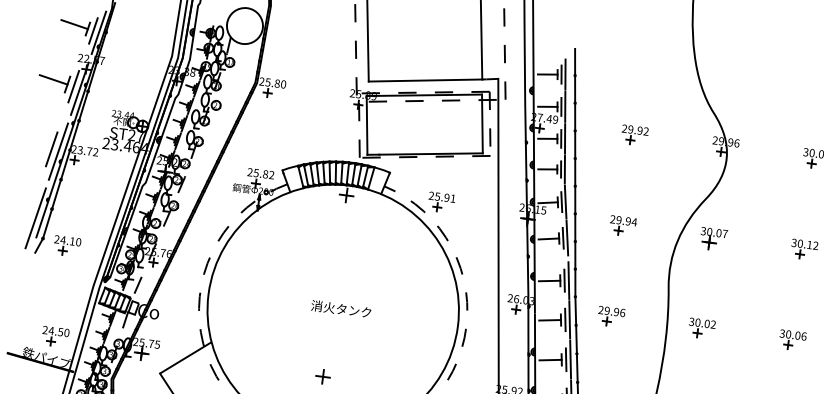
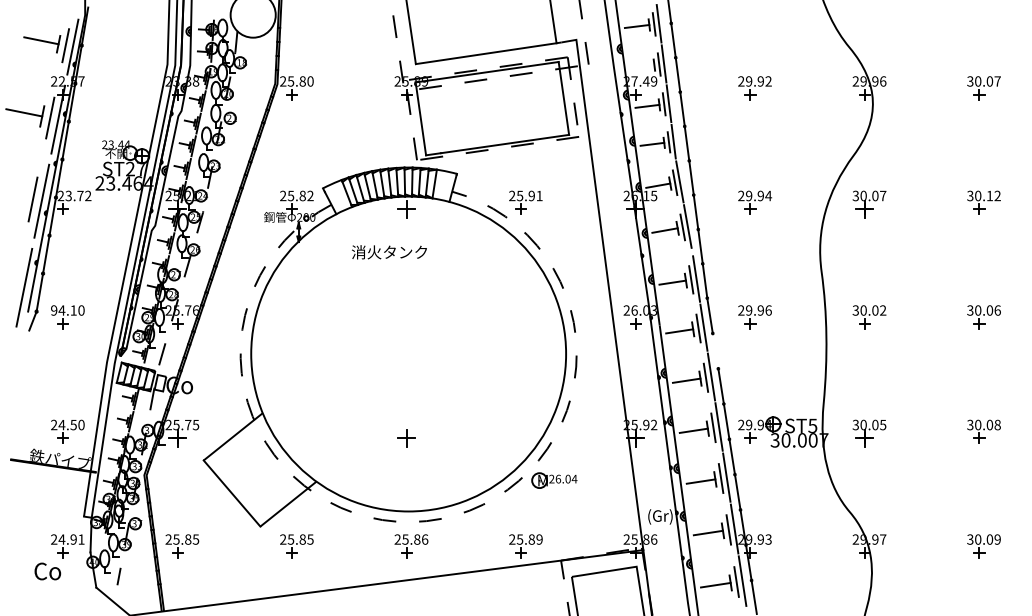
line: (547, 106) -> (642, 66), removed
text: (57, 239) -> (54, 310), 24.10 -> 94.10
text: (341, 309) -> (389, 252), moved
line: (576, 339) -> (715, 350), removed

